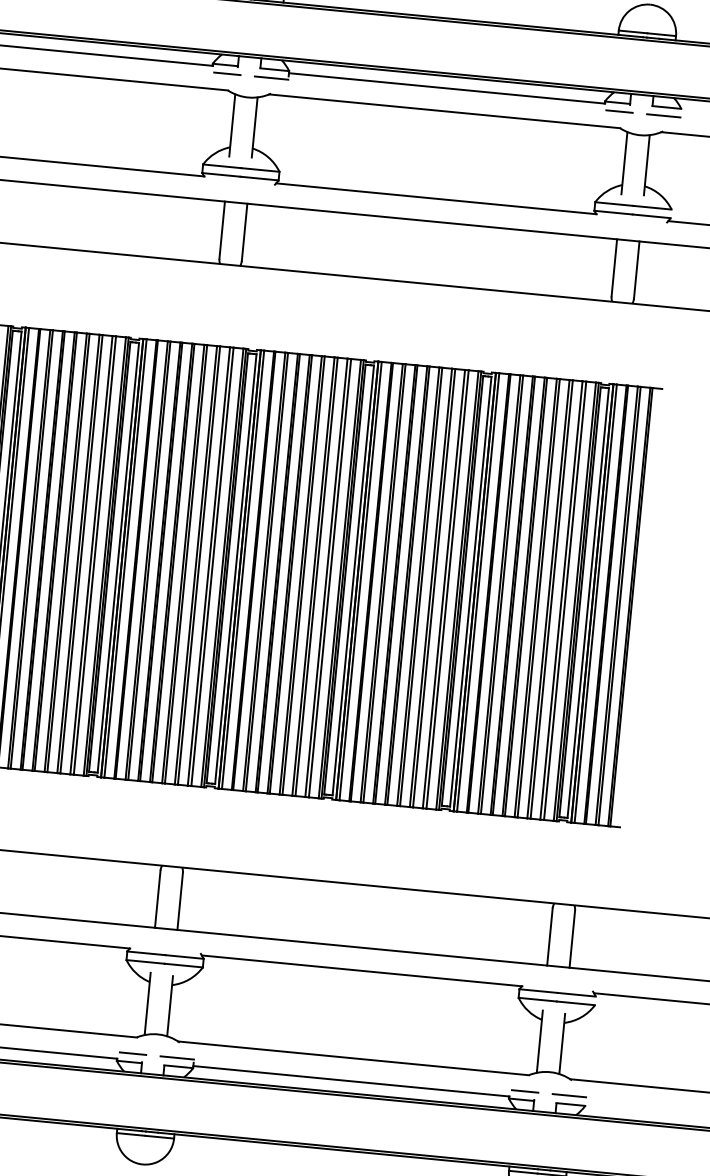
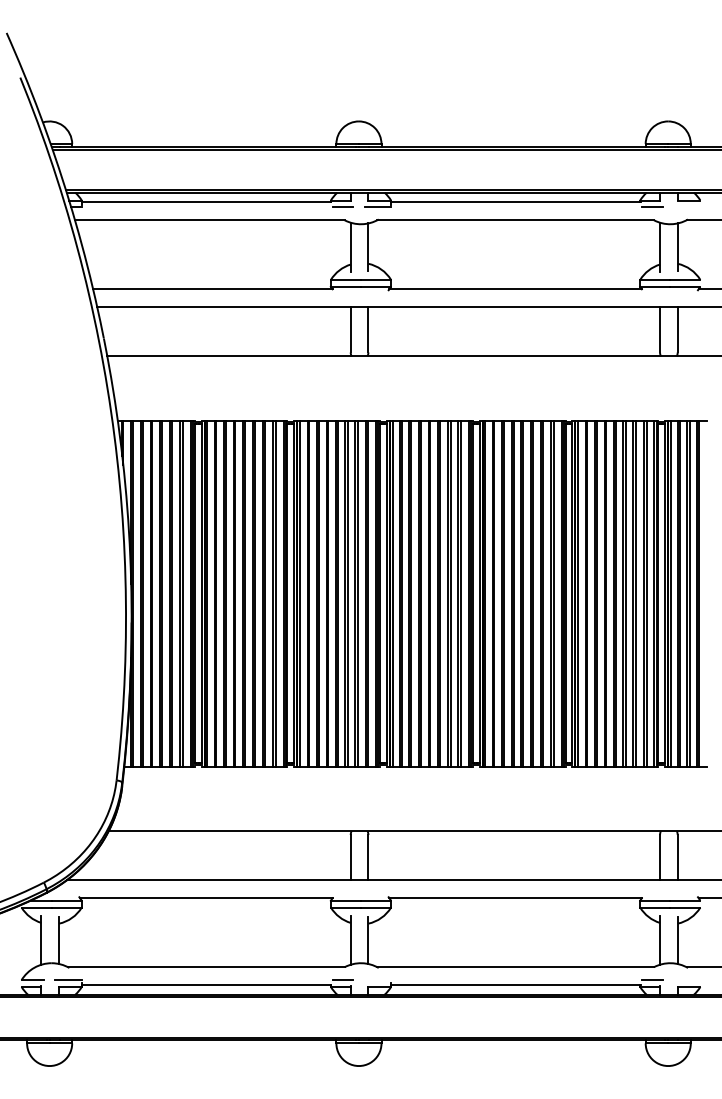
line: (664, 116) -> (687, 207), removed
line: (176, 1058) -> (377, 980), removed
line: (569, 1096) -> (687, 980), removed

